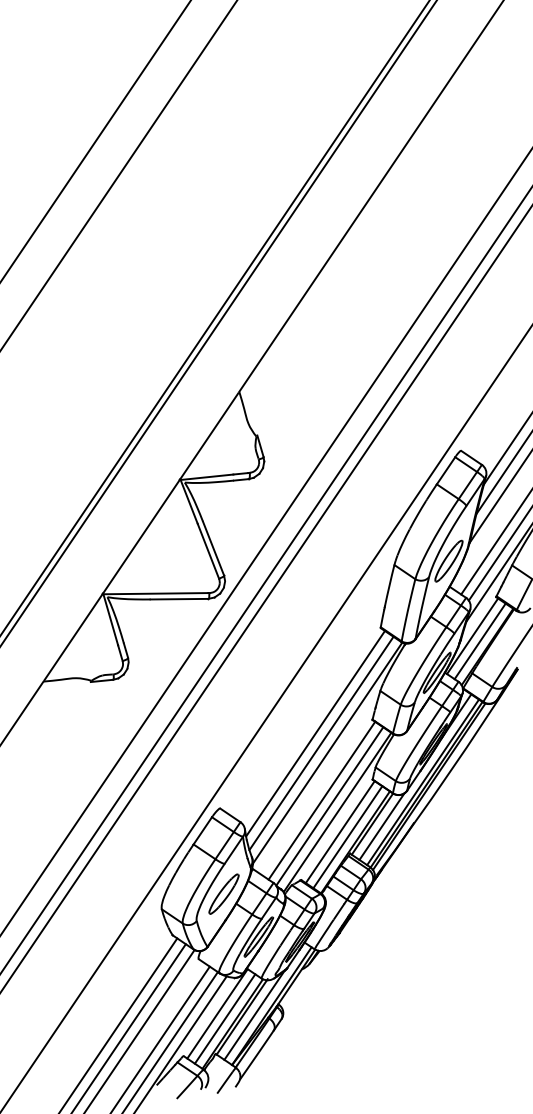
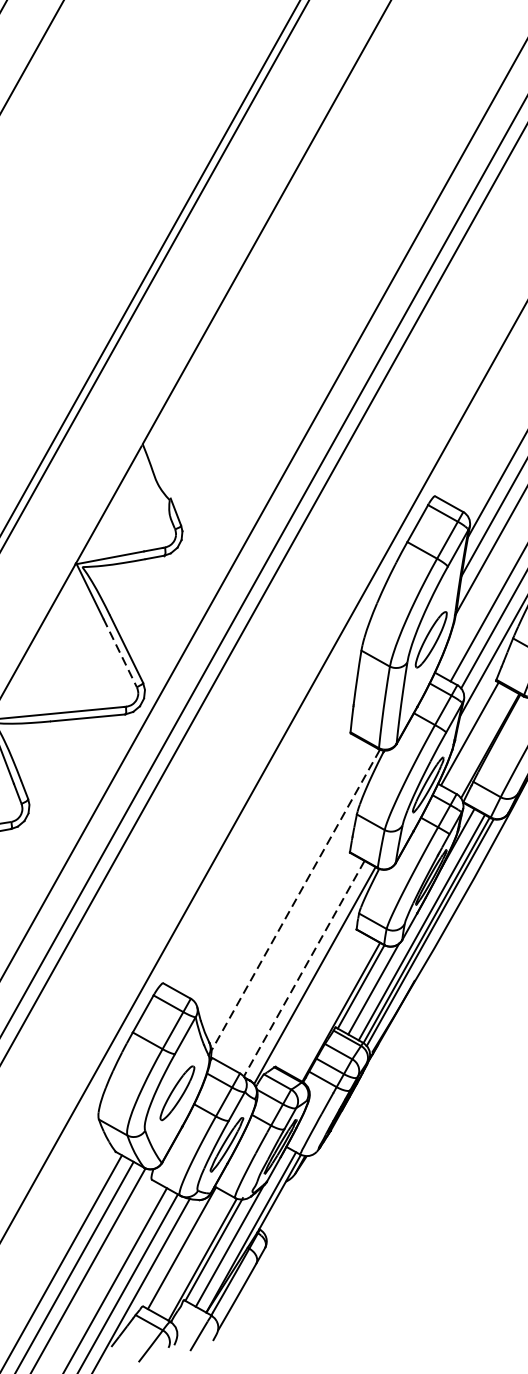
line: (208, 551) -> (120, 653), solid -> dashed
line: (479, 641) -> (479, 739), removed
line: (315, 733) -> (277, 876), removed
line: (321, 743) -> (286, 888), removed
line: (327, 753) -> (295, 900), solid -> dashed
line: (321, 800) -> (292, 961), removed
line: (329, 806) -> (303, 968), solid -> dashed
line: (339, 832) -> (319, 1001), removed
line: (347, 837) -> (330, 1006), removed
line: (224, 1018) -> (191, 1253), removed

